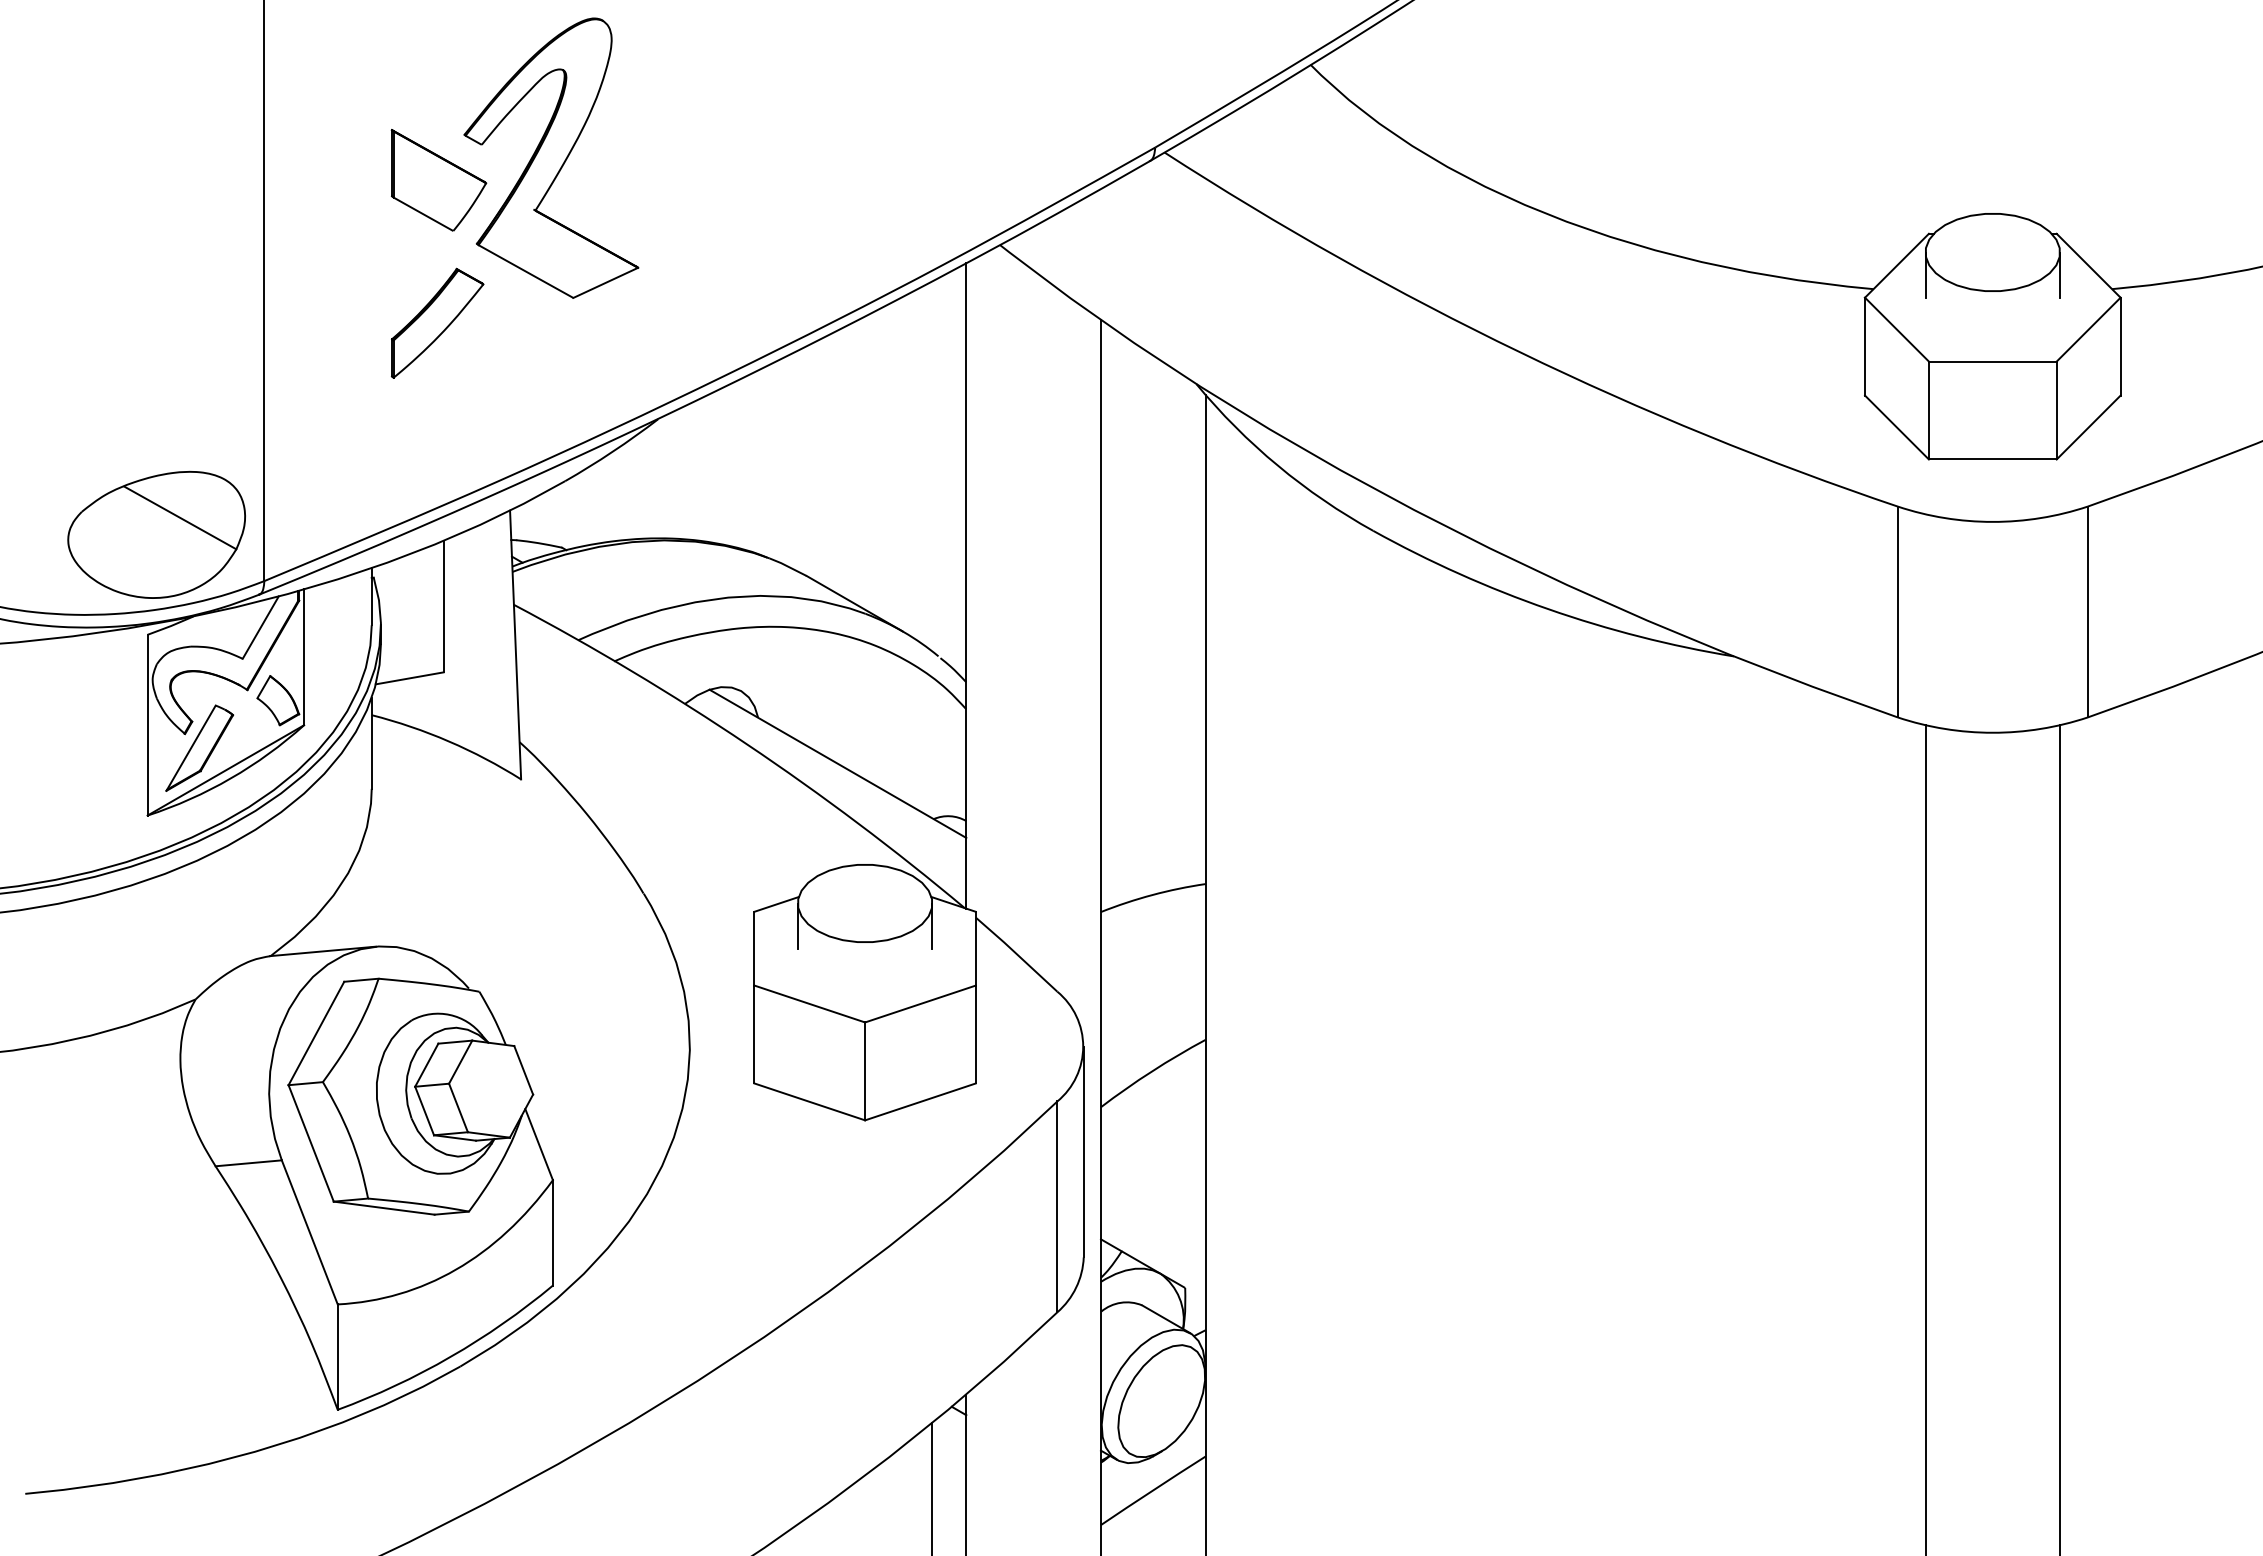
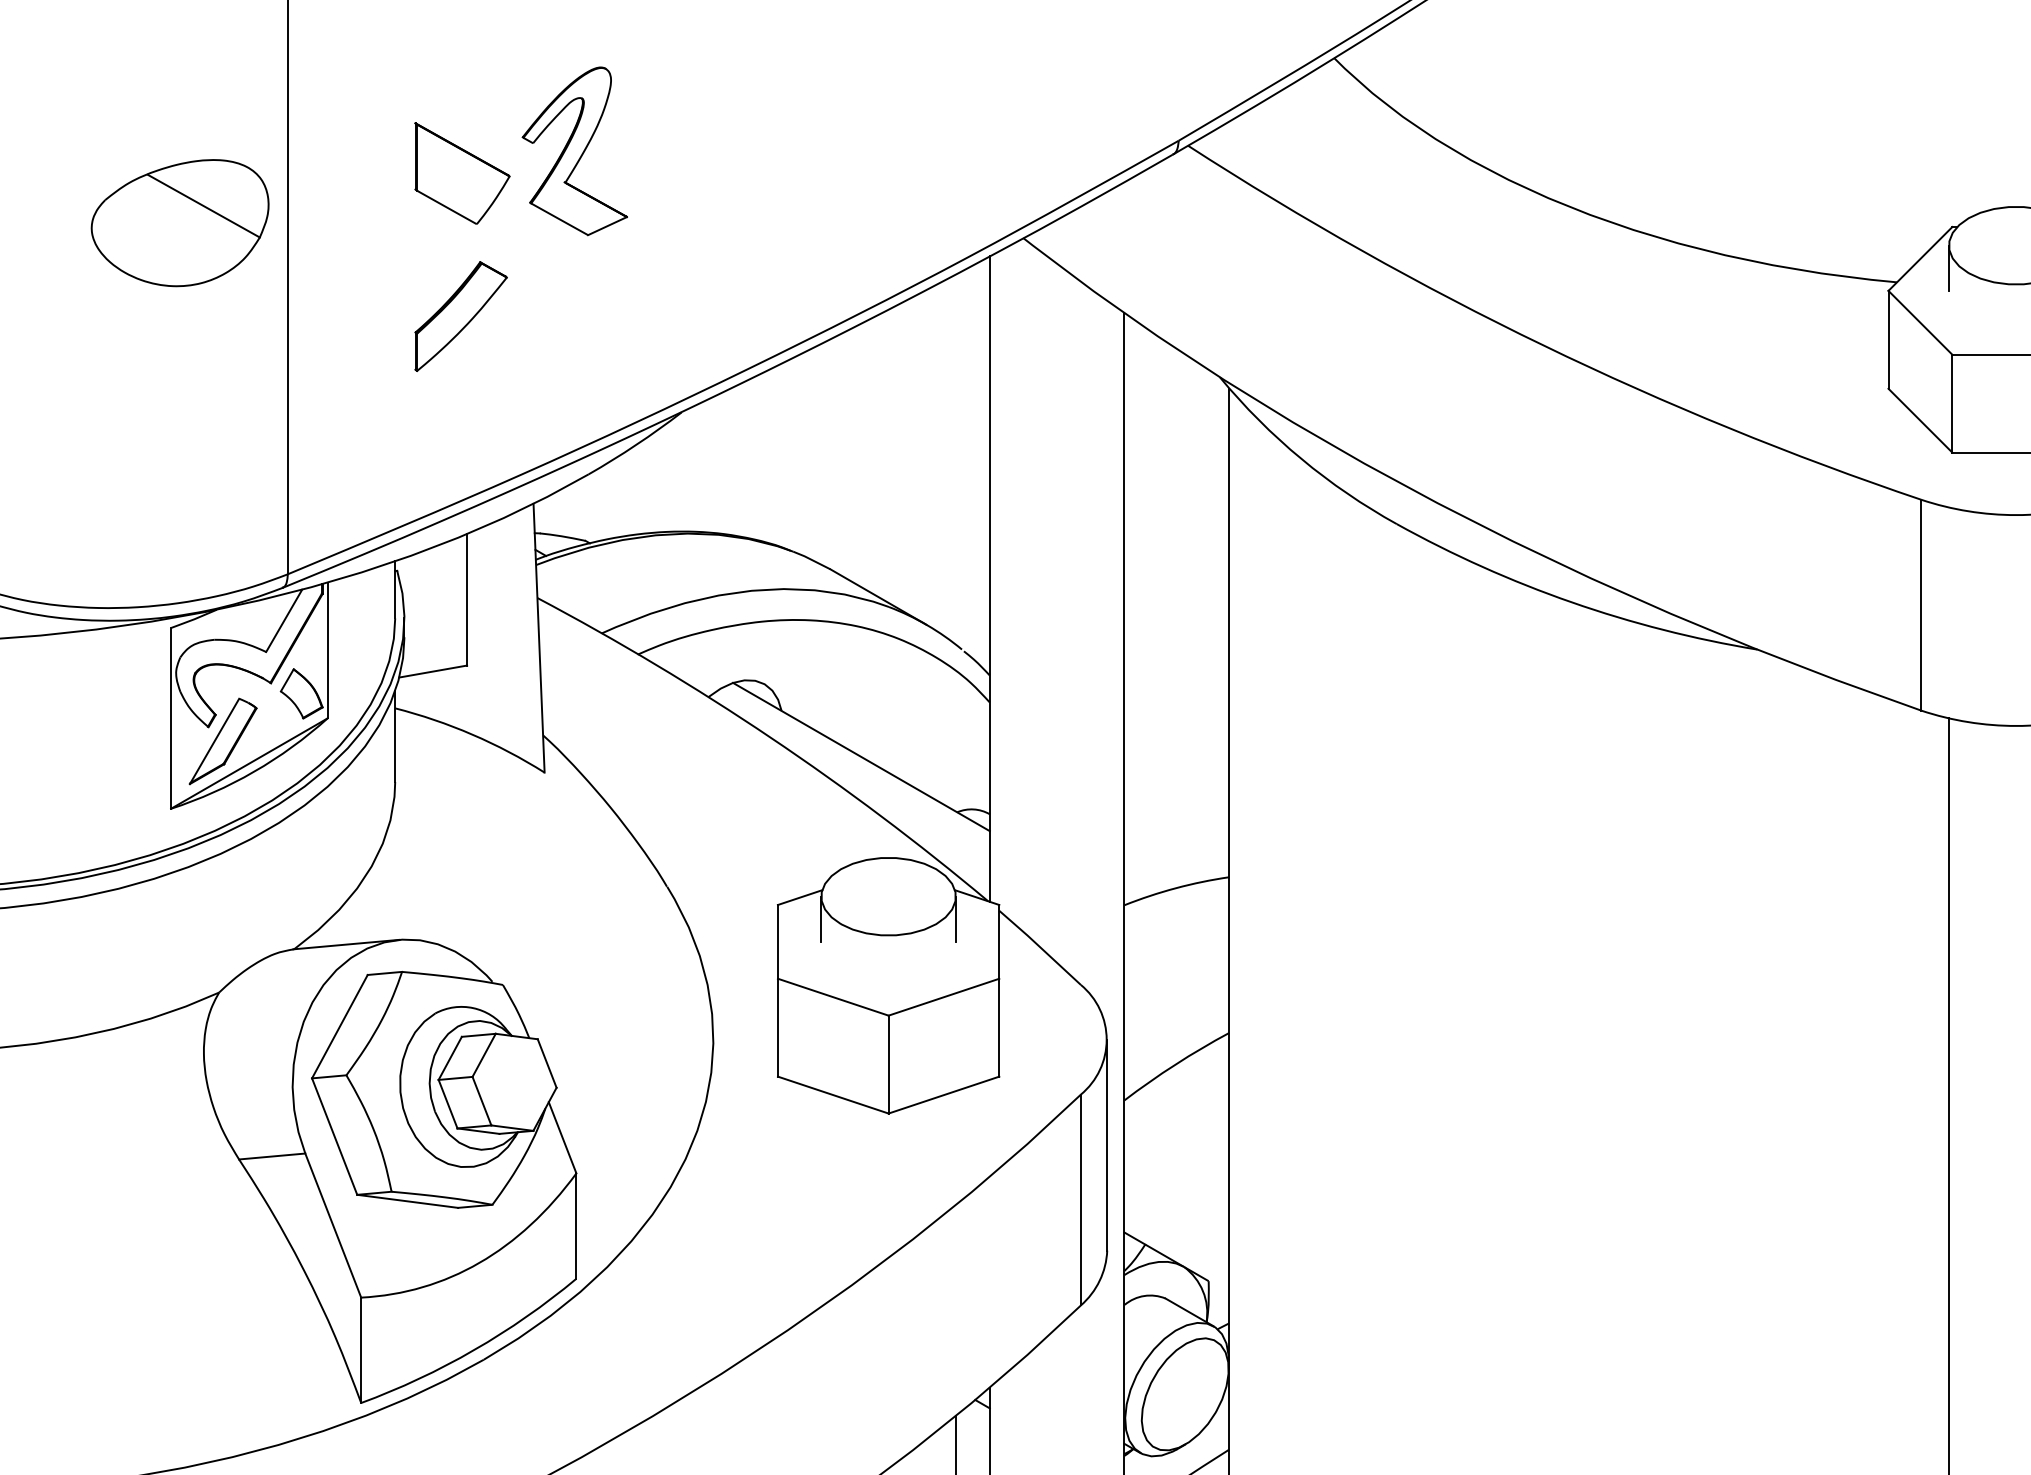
part: (551, 157) -> (574, 150), size x0.6
part: (156, 534) -> (179, 222), moved

